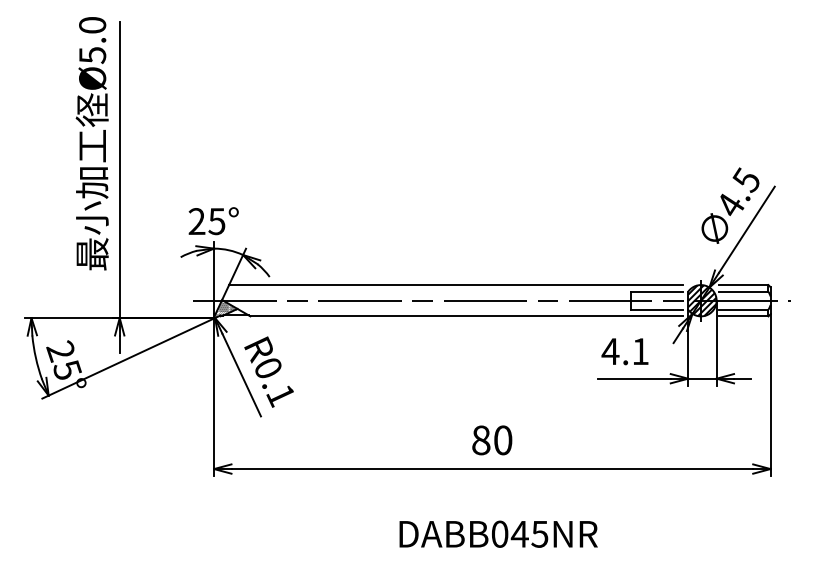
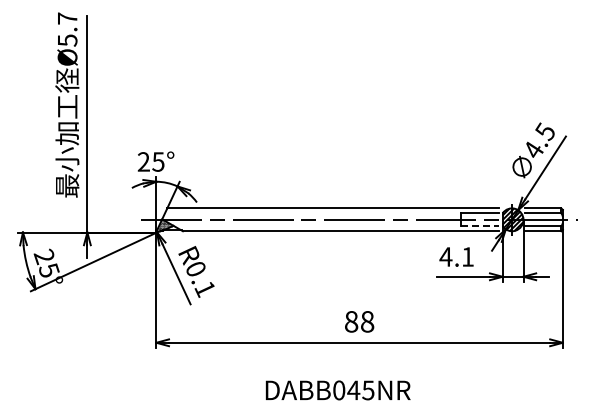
text: (92, 25) -> (67, 18), Ø5.0 -> Ø5.7
line: (657, 309) -> (480, 226), solid -> dashed
text: (503, 439) -> (367, 321), 80 -> 88
text: (497, 534) -> (337, 390), moved

